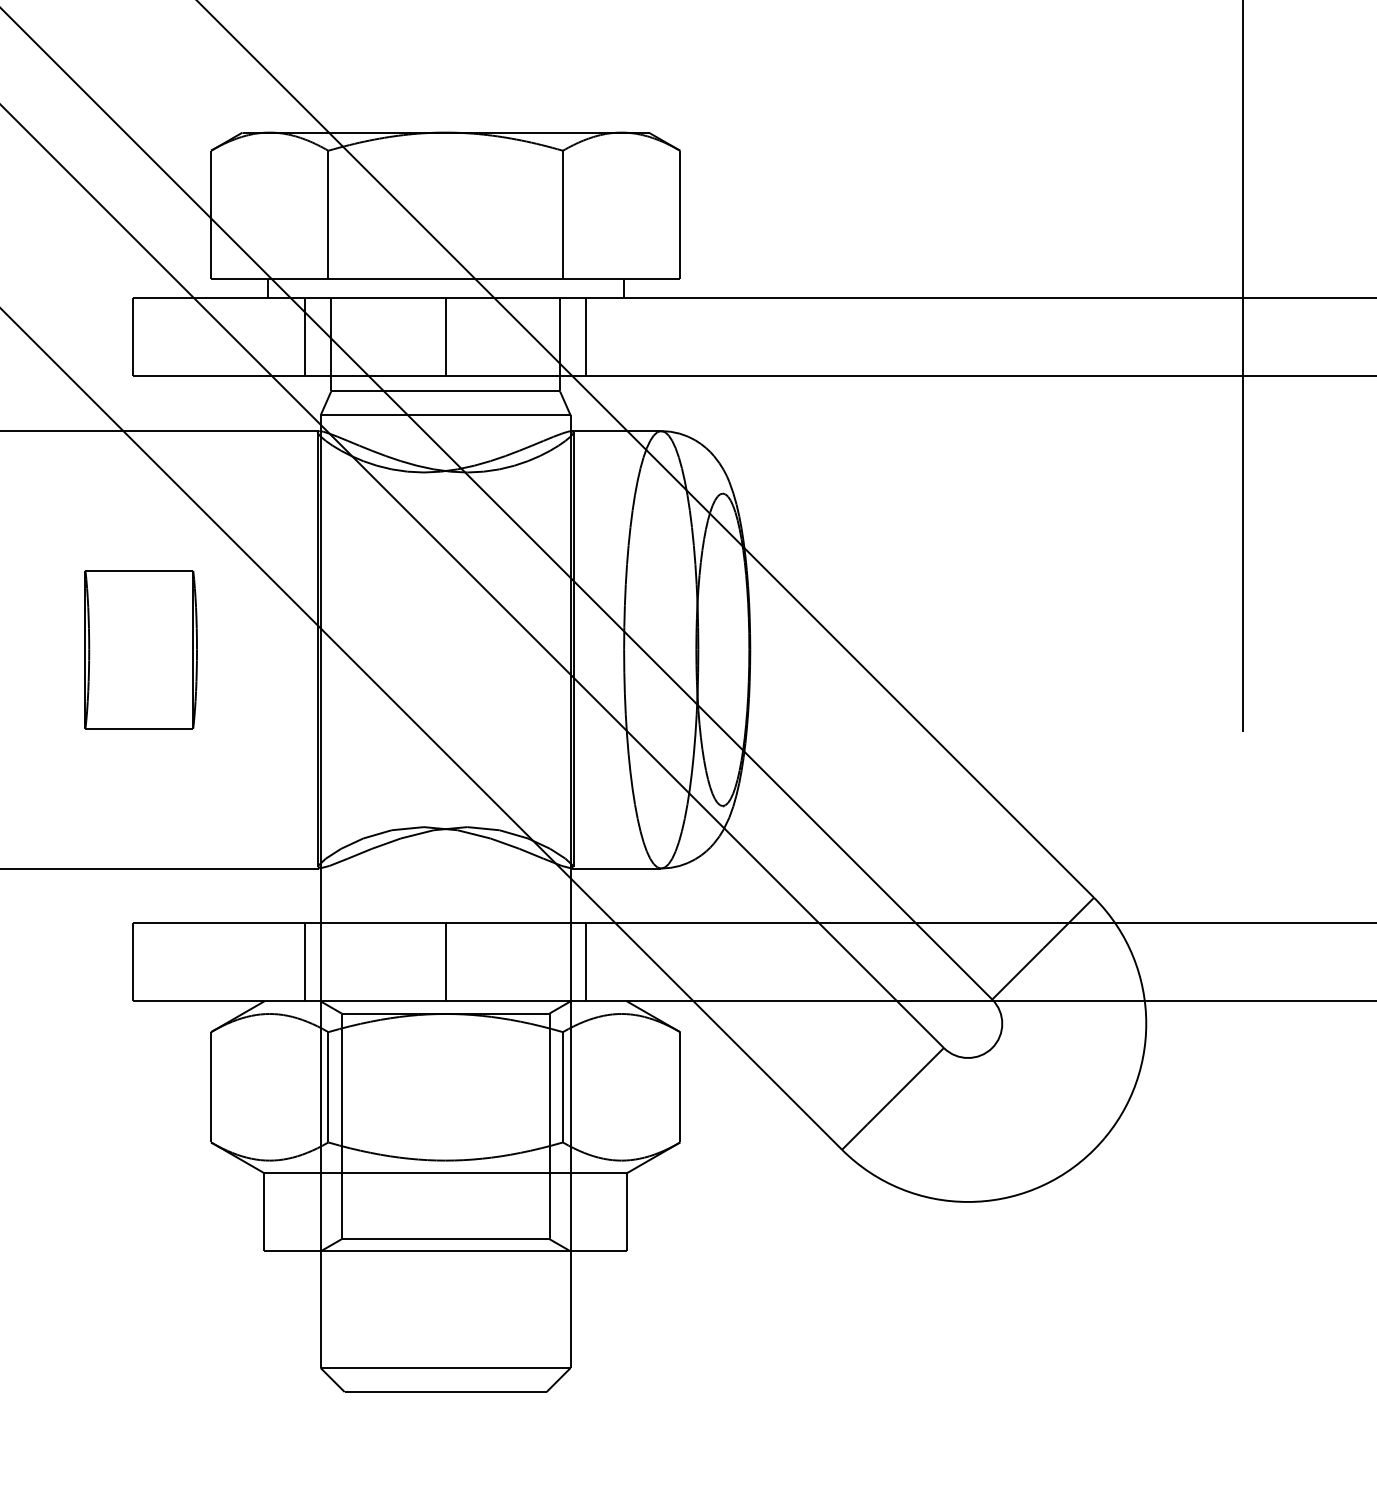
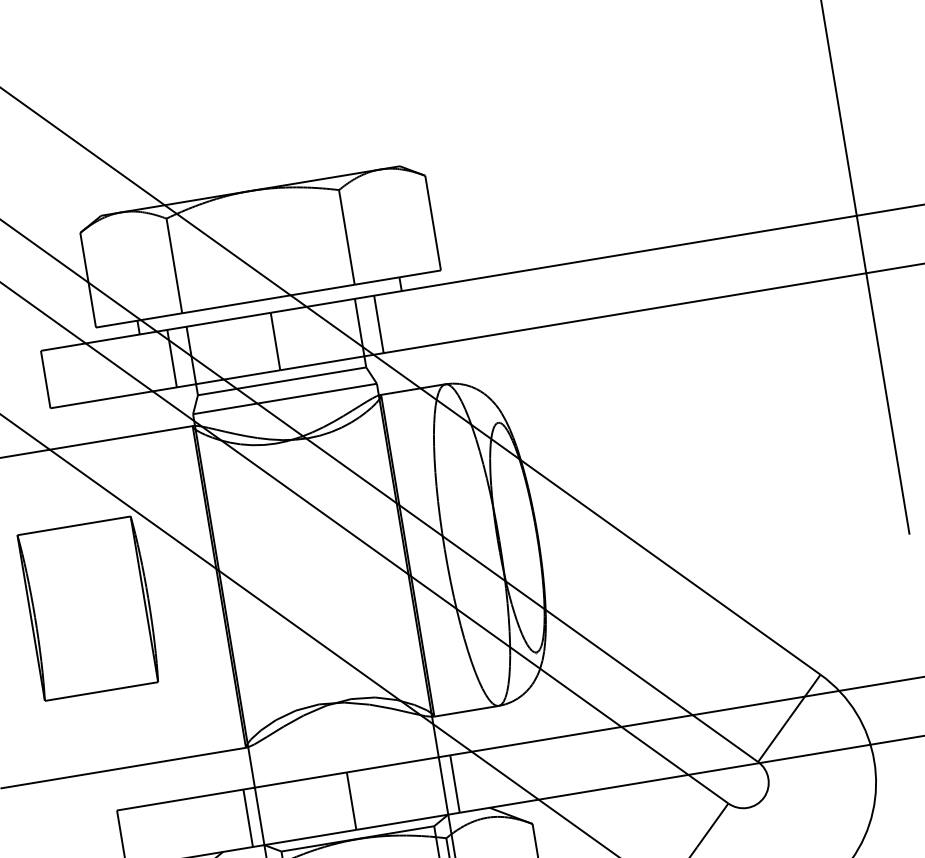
part: (140, 649) -> (89, 608), size x1.43

